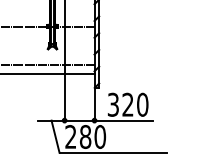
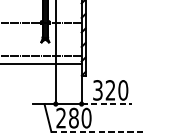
line: (124, 120) -> (107, 103), solid -> dashed
line: (113, 152) -> (98, 131), solid -> dashed

